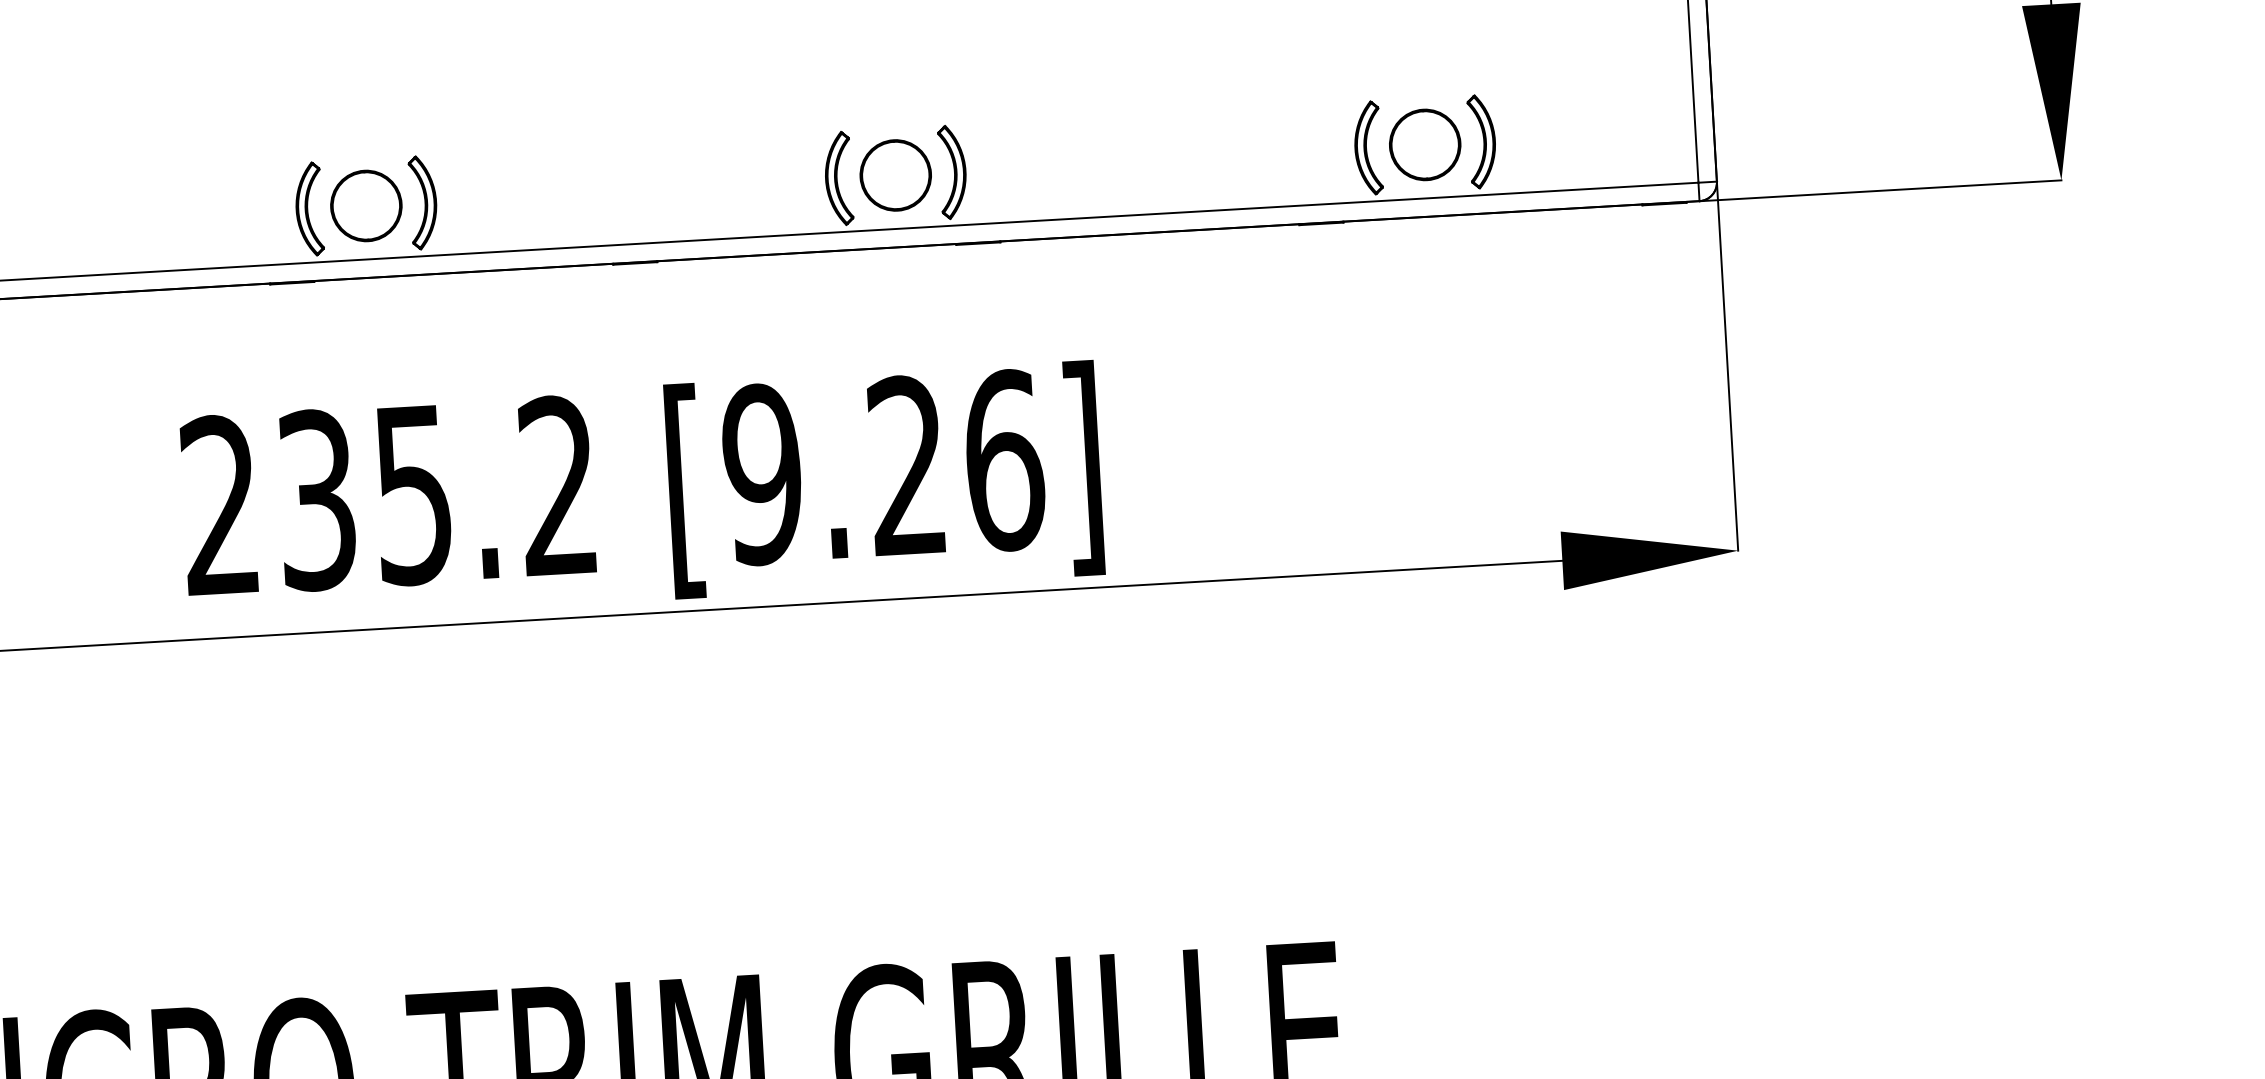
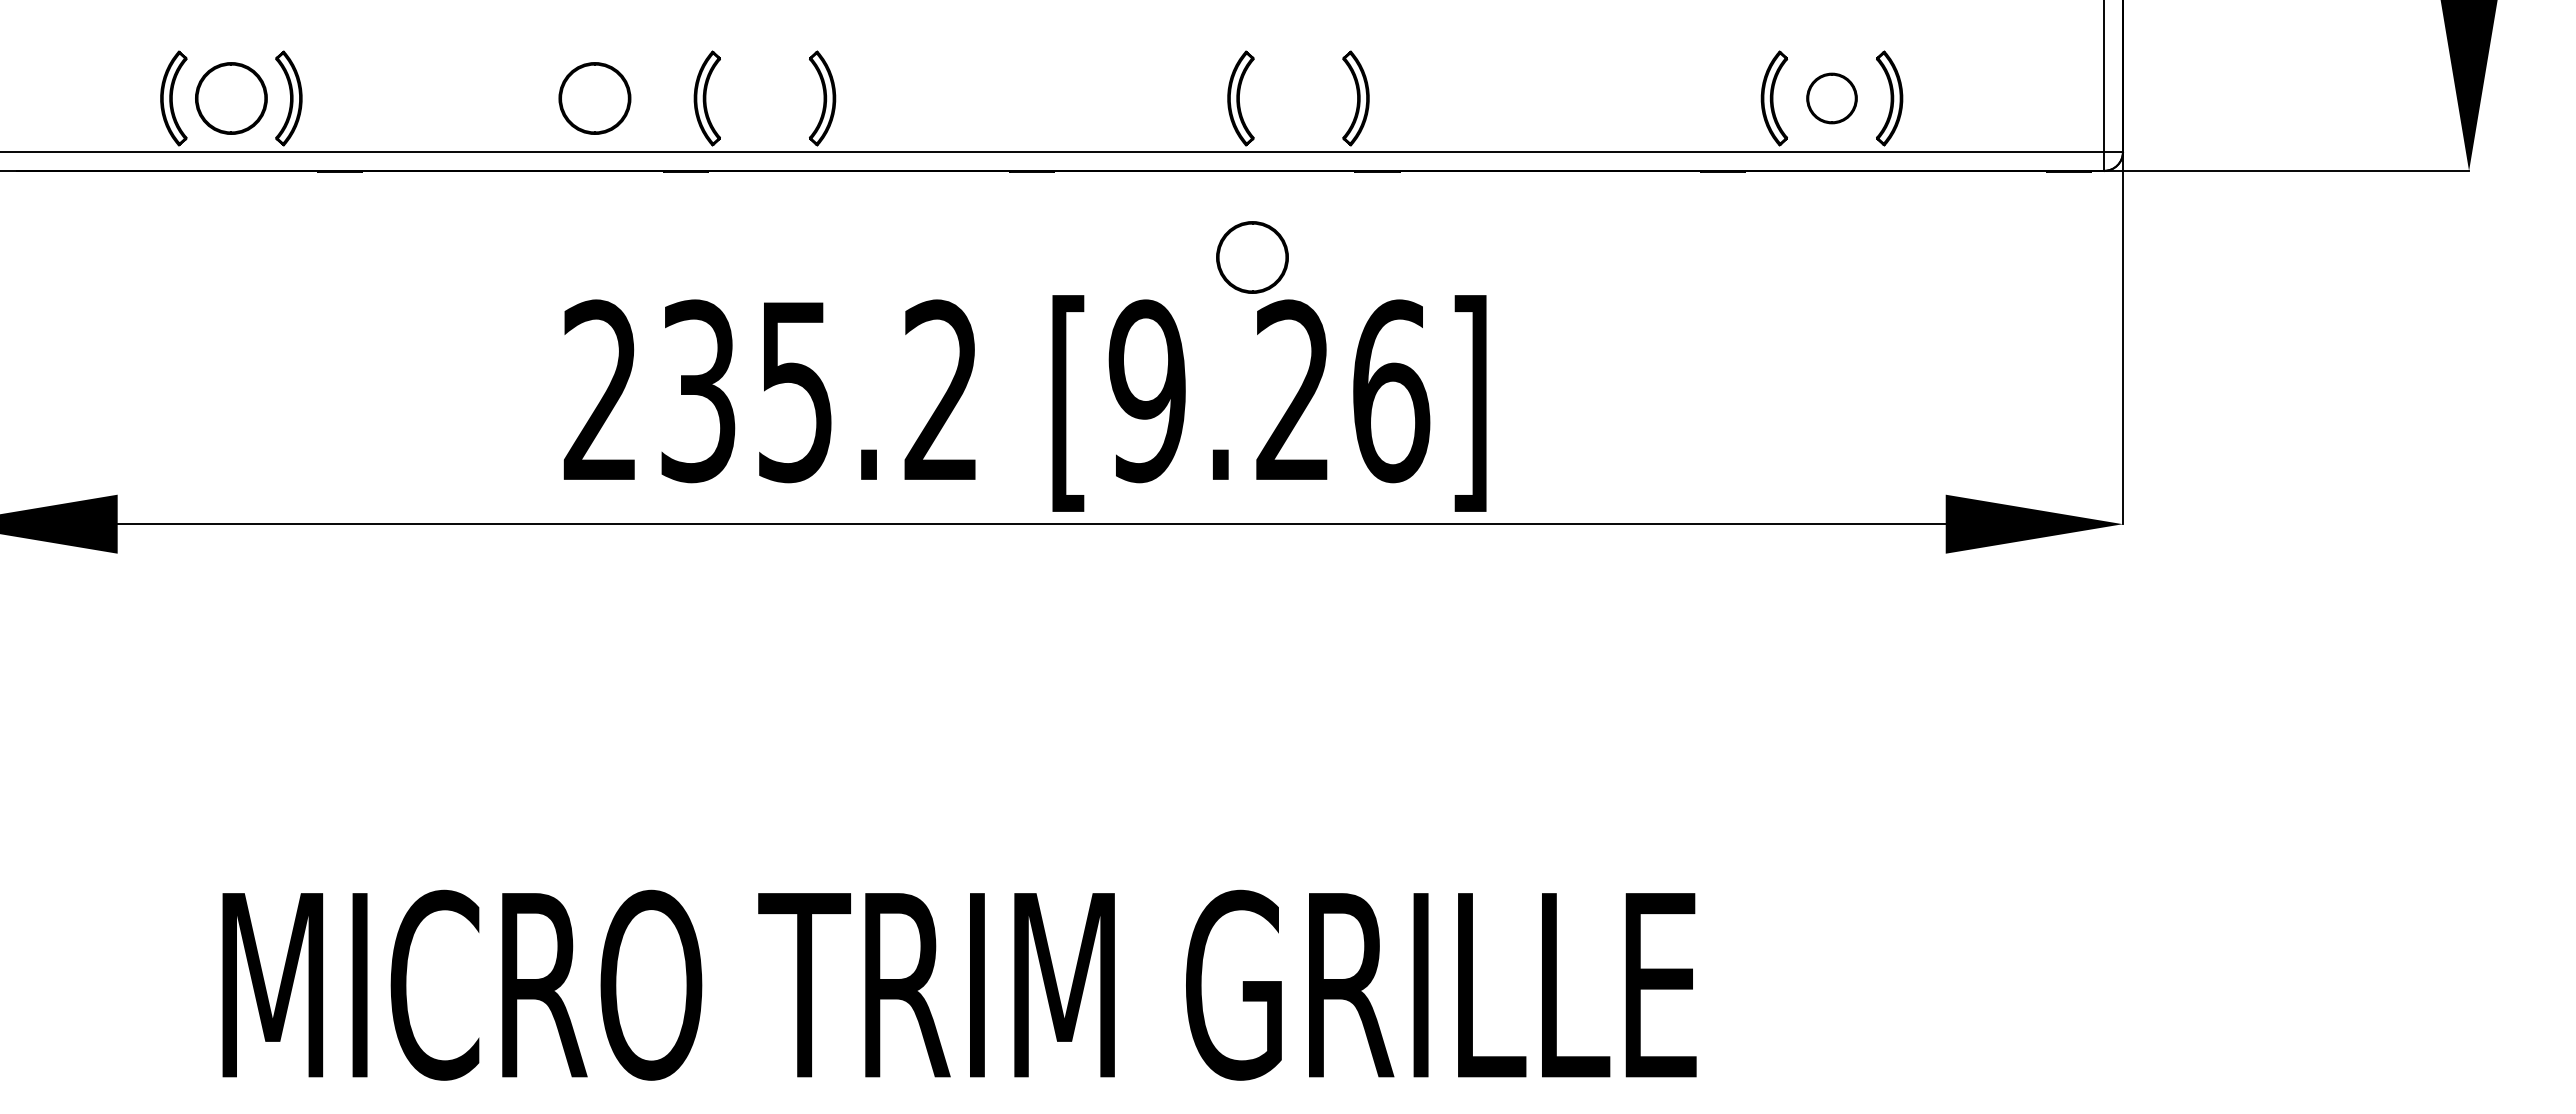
circle: (1424, 144) -> (1831, 98), size x0.7
circle: (895, 175) -> (1252, 257), moved
circle: (365, 205) -> (594, 98), moved

